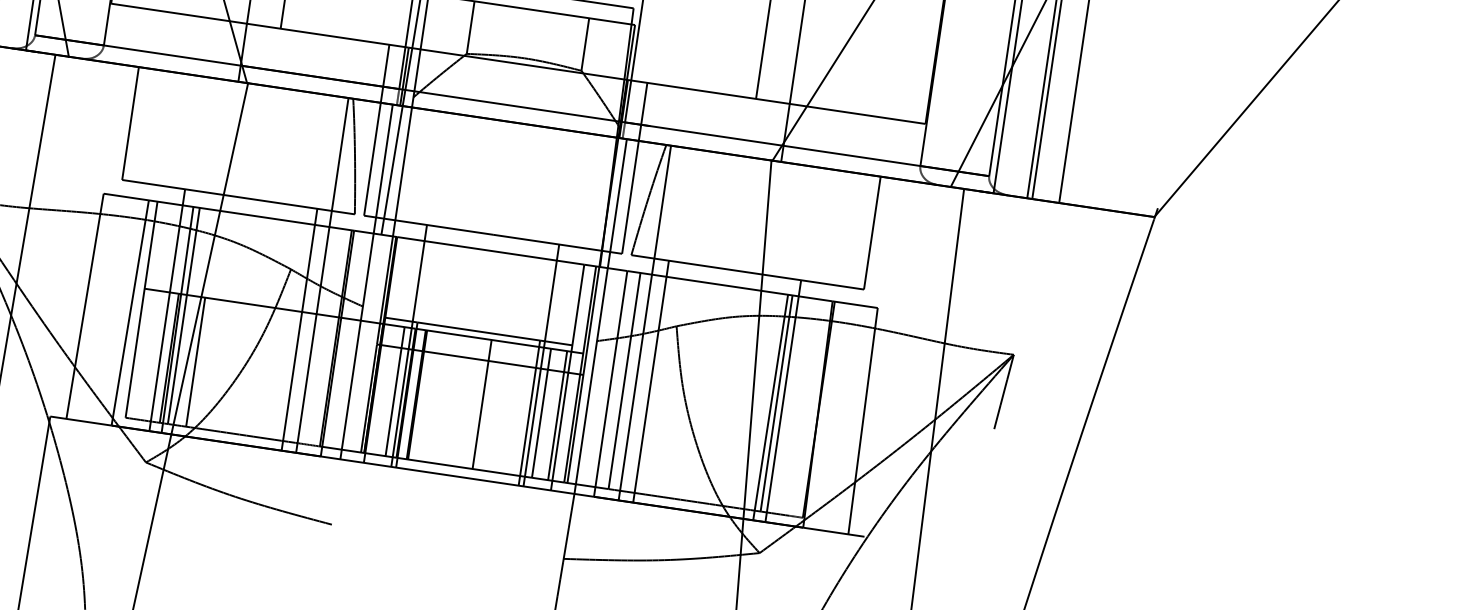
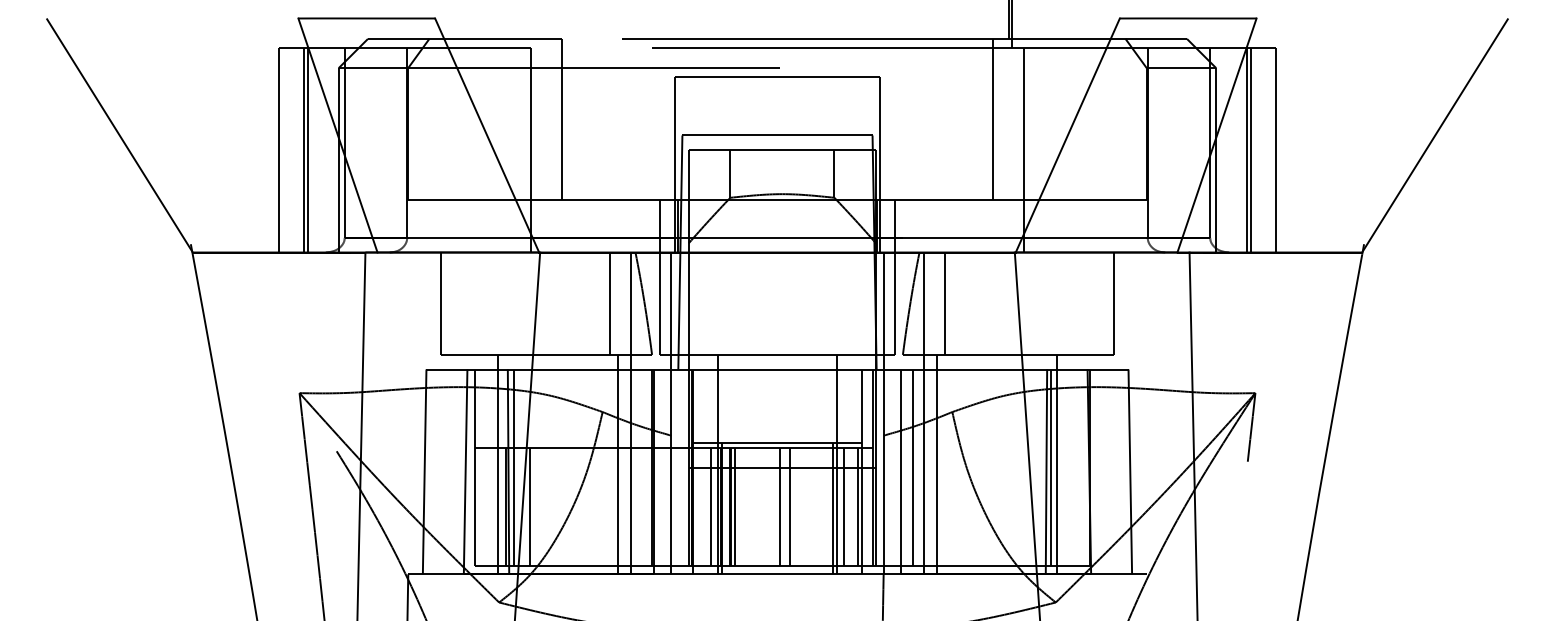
line: (317, 150) -> (610, 303), added
line: (685, 205) -> (944, 303), added
line: (422, 395) -> (735, 506), added
line: (471, 402) -> (780, 506), added

